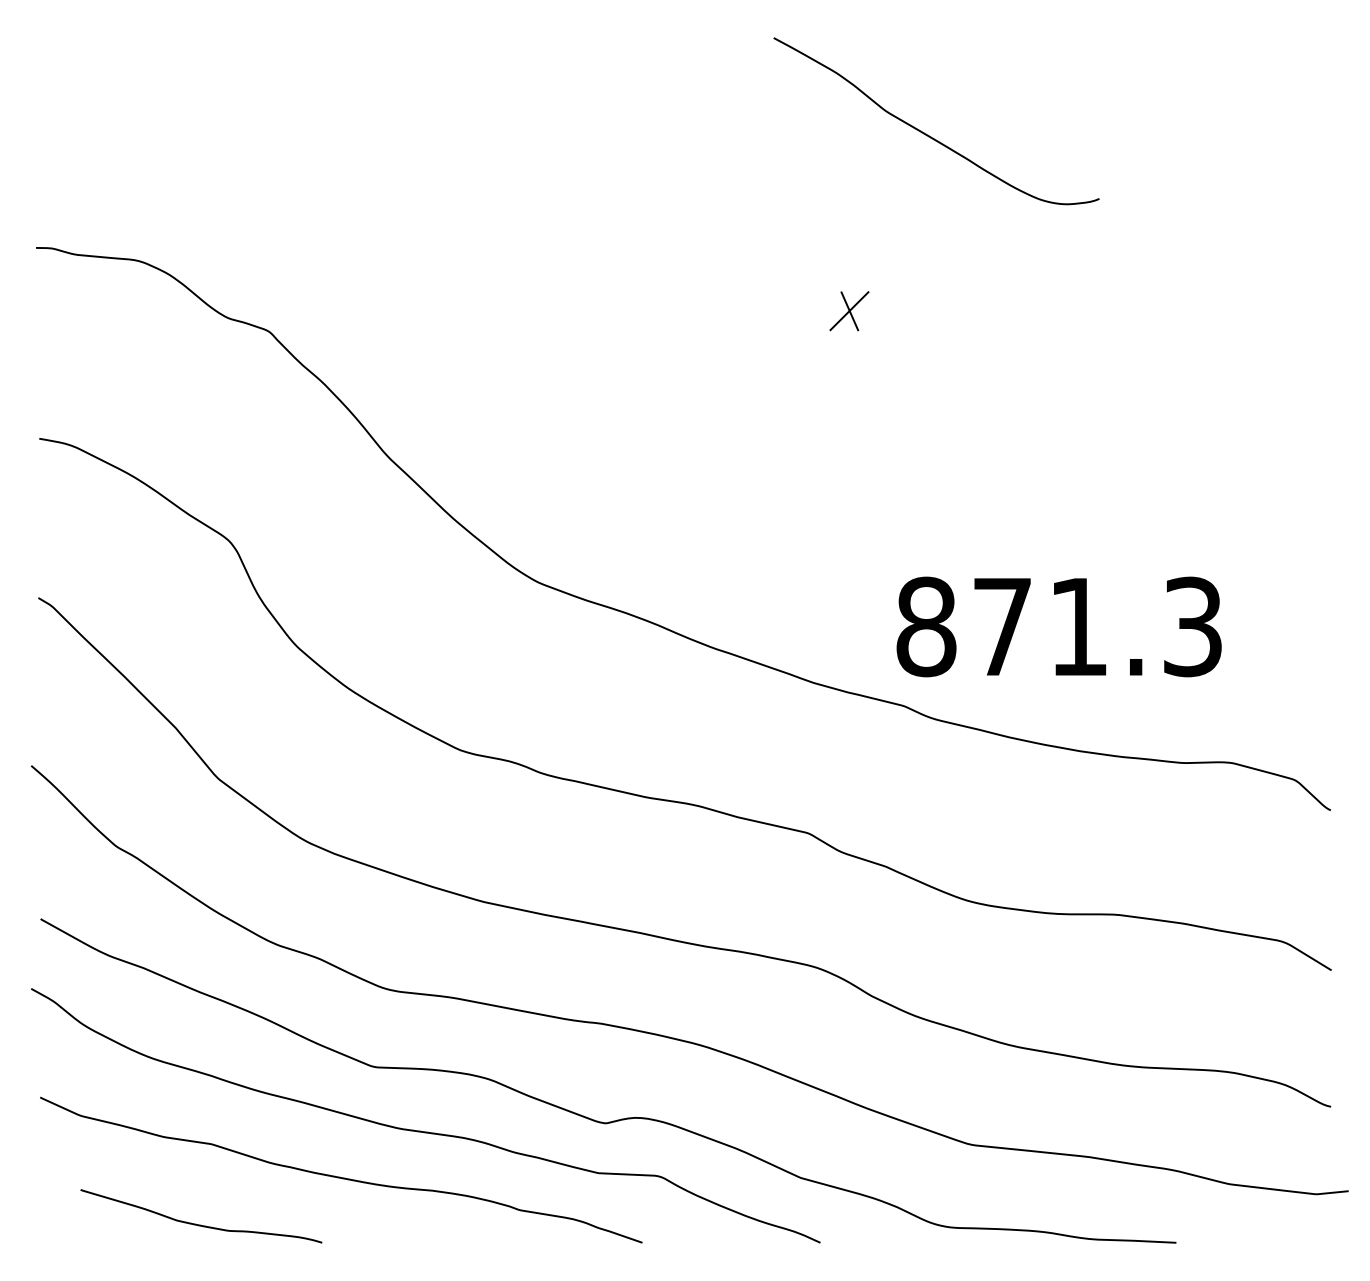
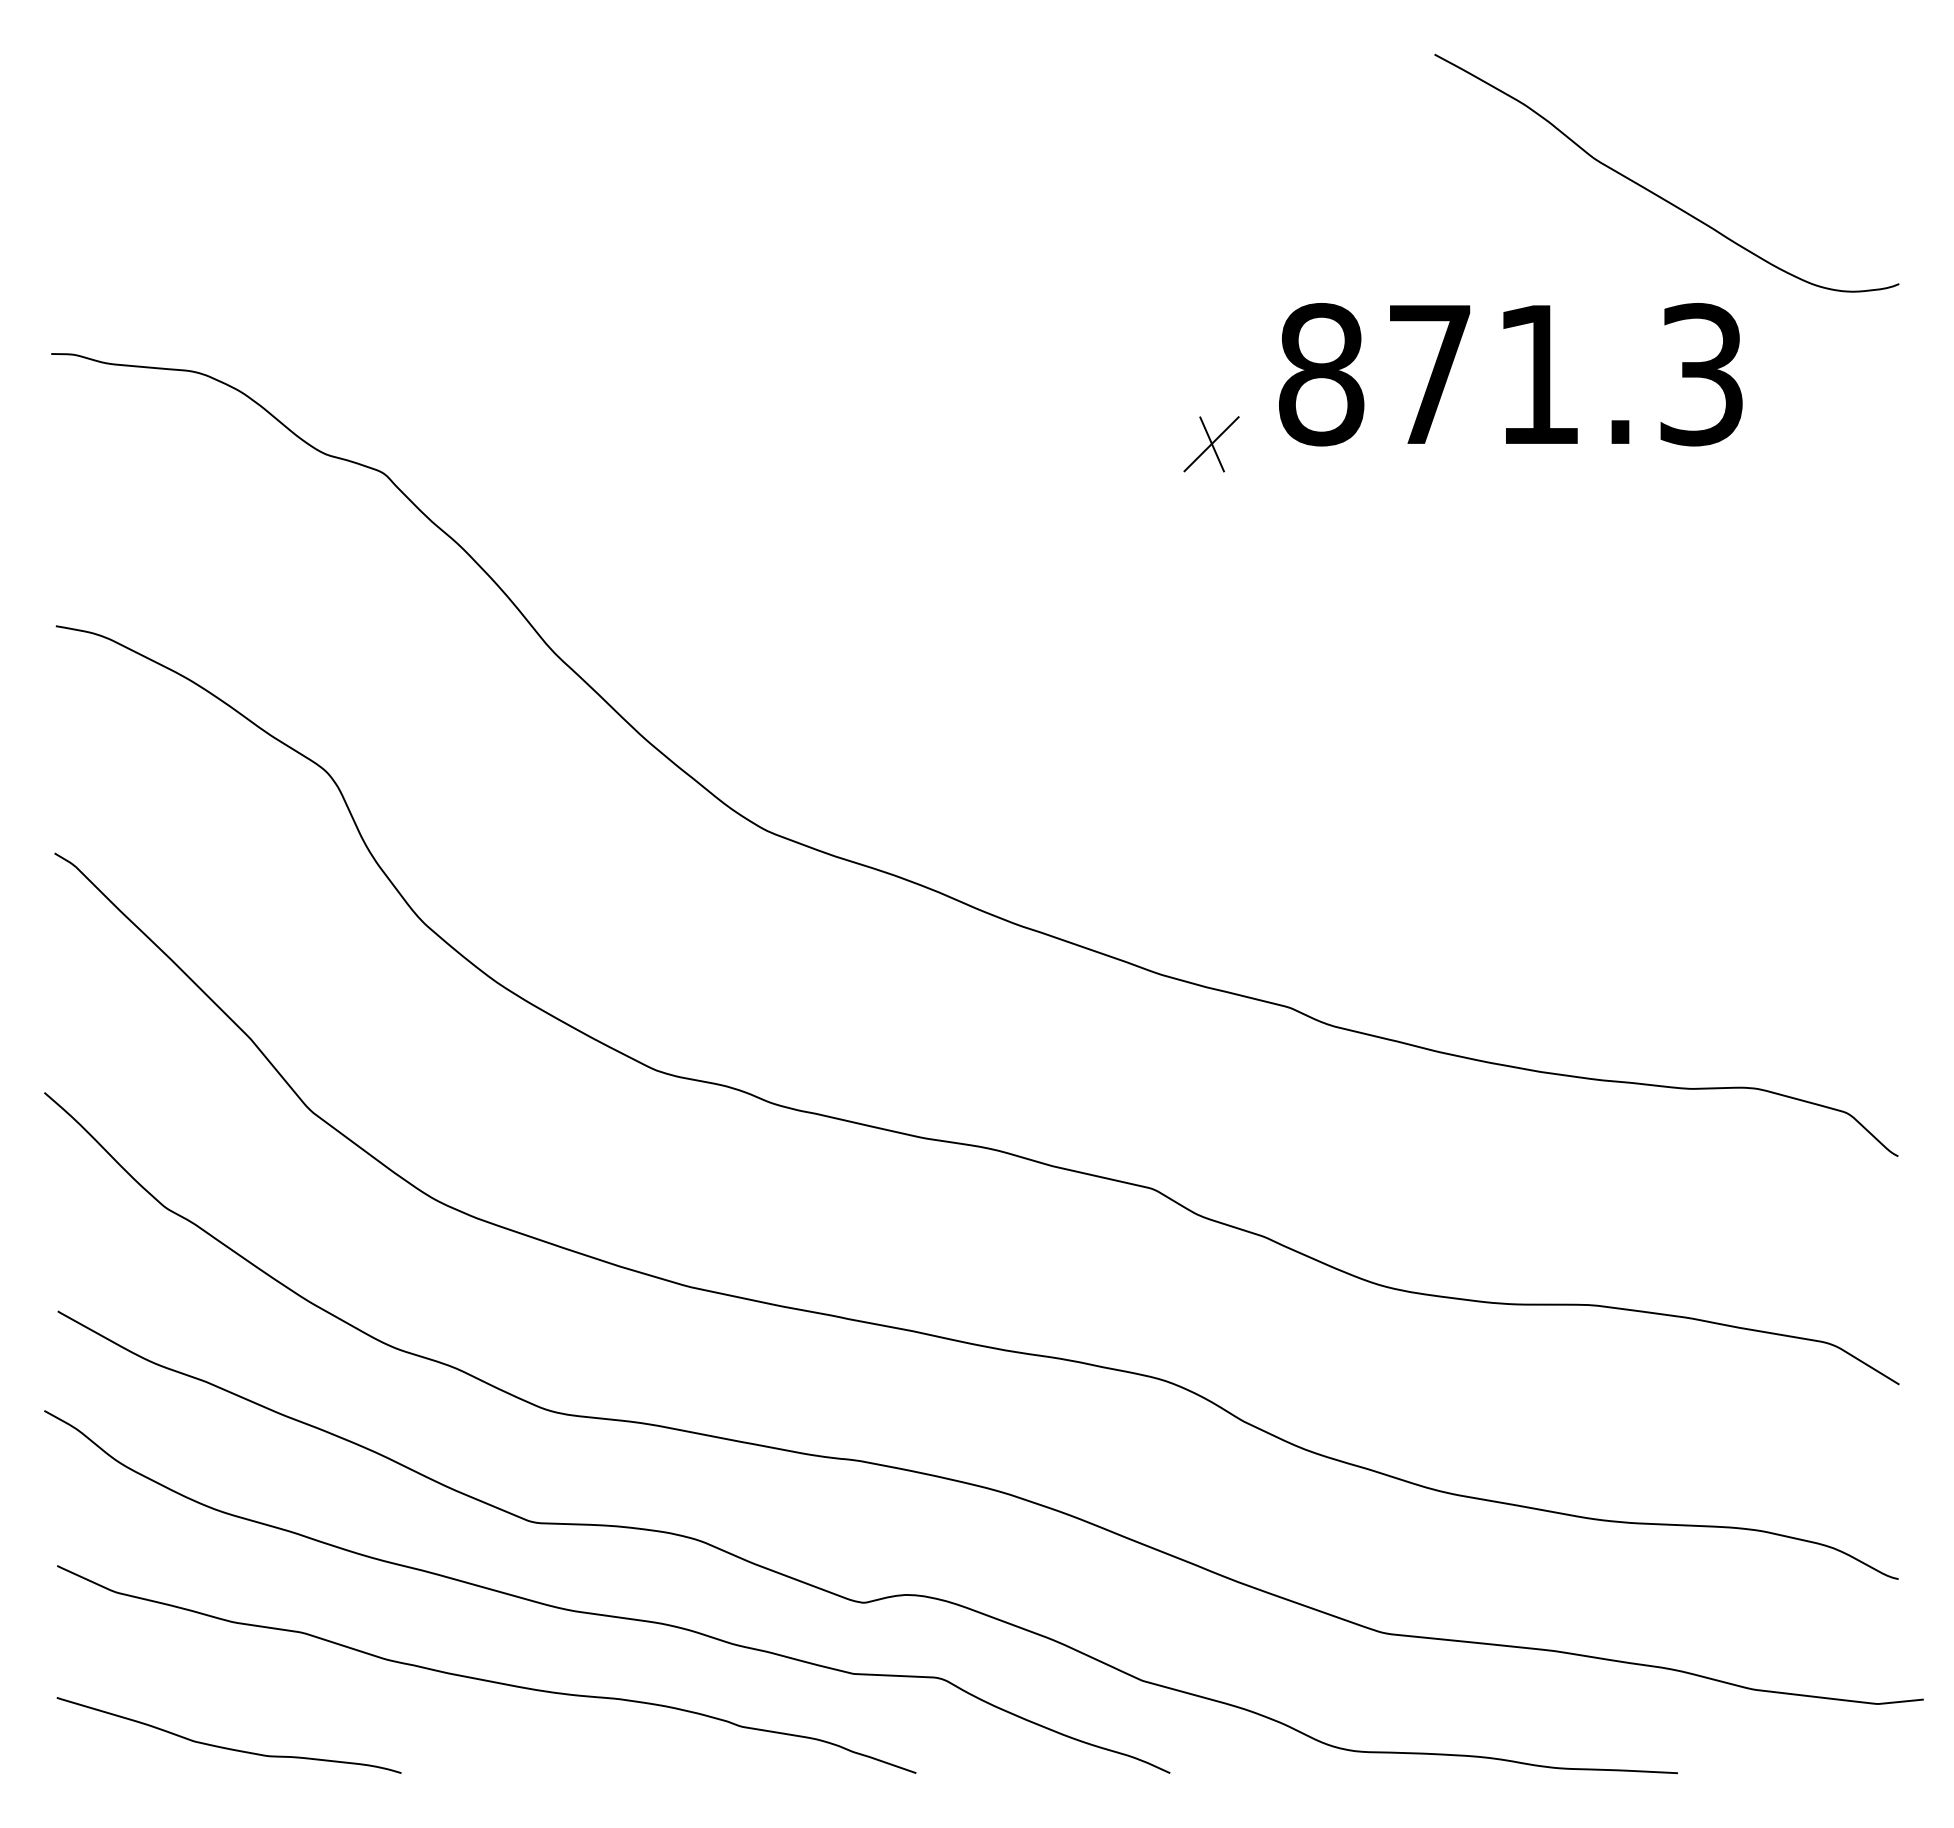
curve: (927, 134) -> (1654, 192), moved
text: (1058, 626) -> (1510, 374), moved
curve: (200, 1224) -> (227, 1747), moved

